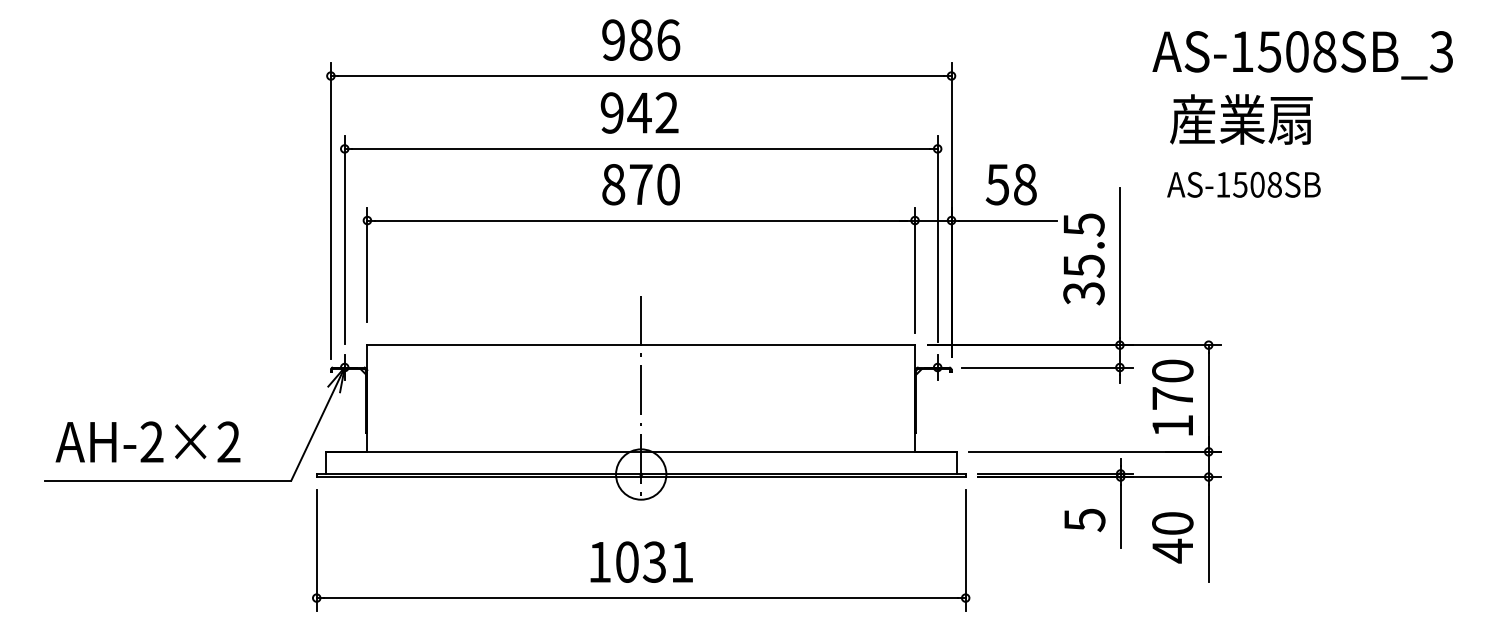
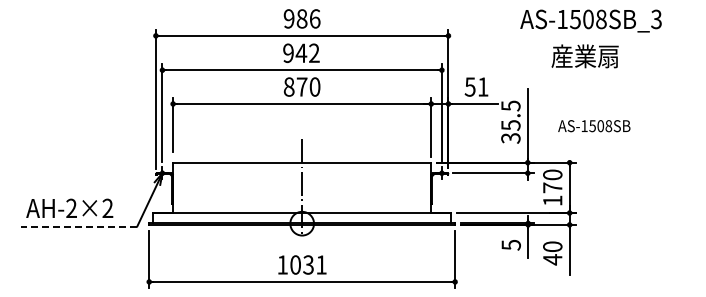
text: (1301, 54) -> (590, 20), moved
text: (1025, 183) -> (483, 86), 58 -> 51
text: (1244, 185) -> (594, 126), moved
line: (166, 480) -> (78, 226), solid -> dashed

